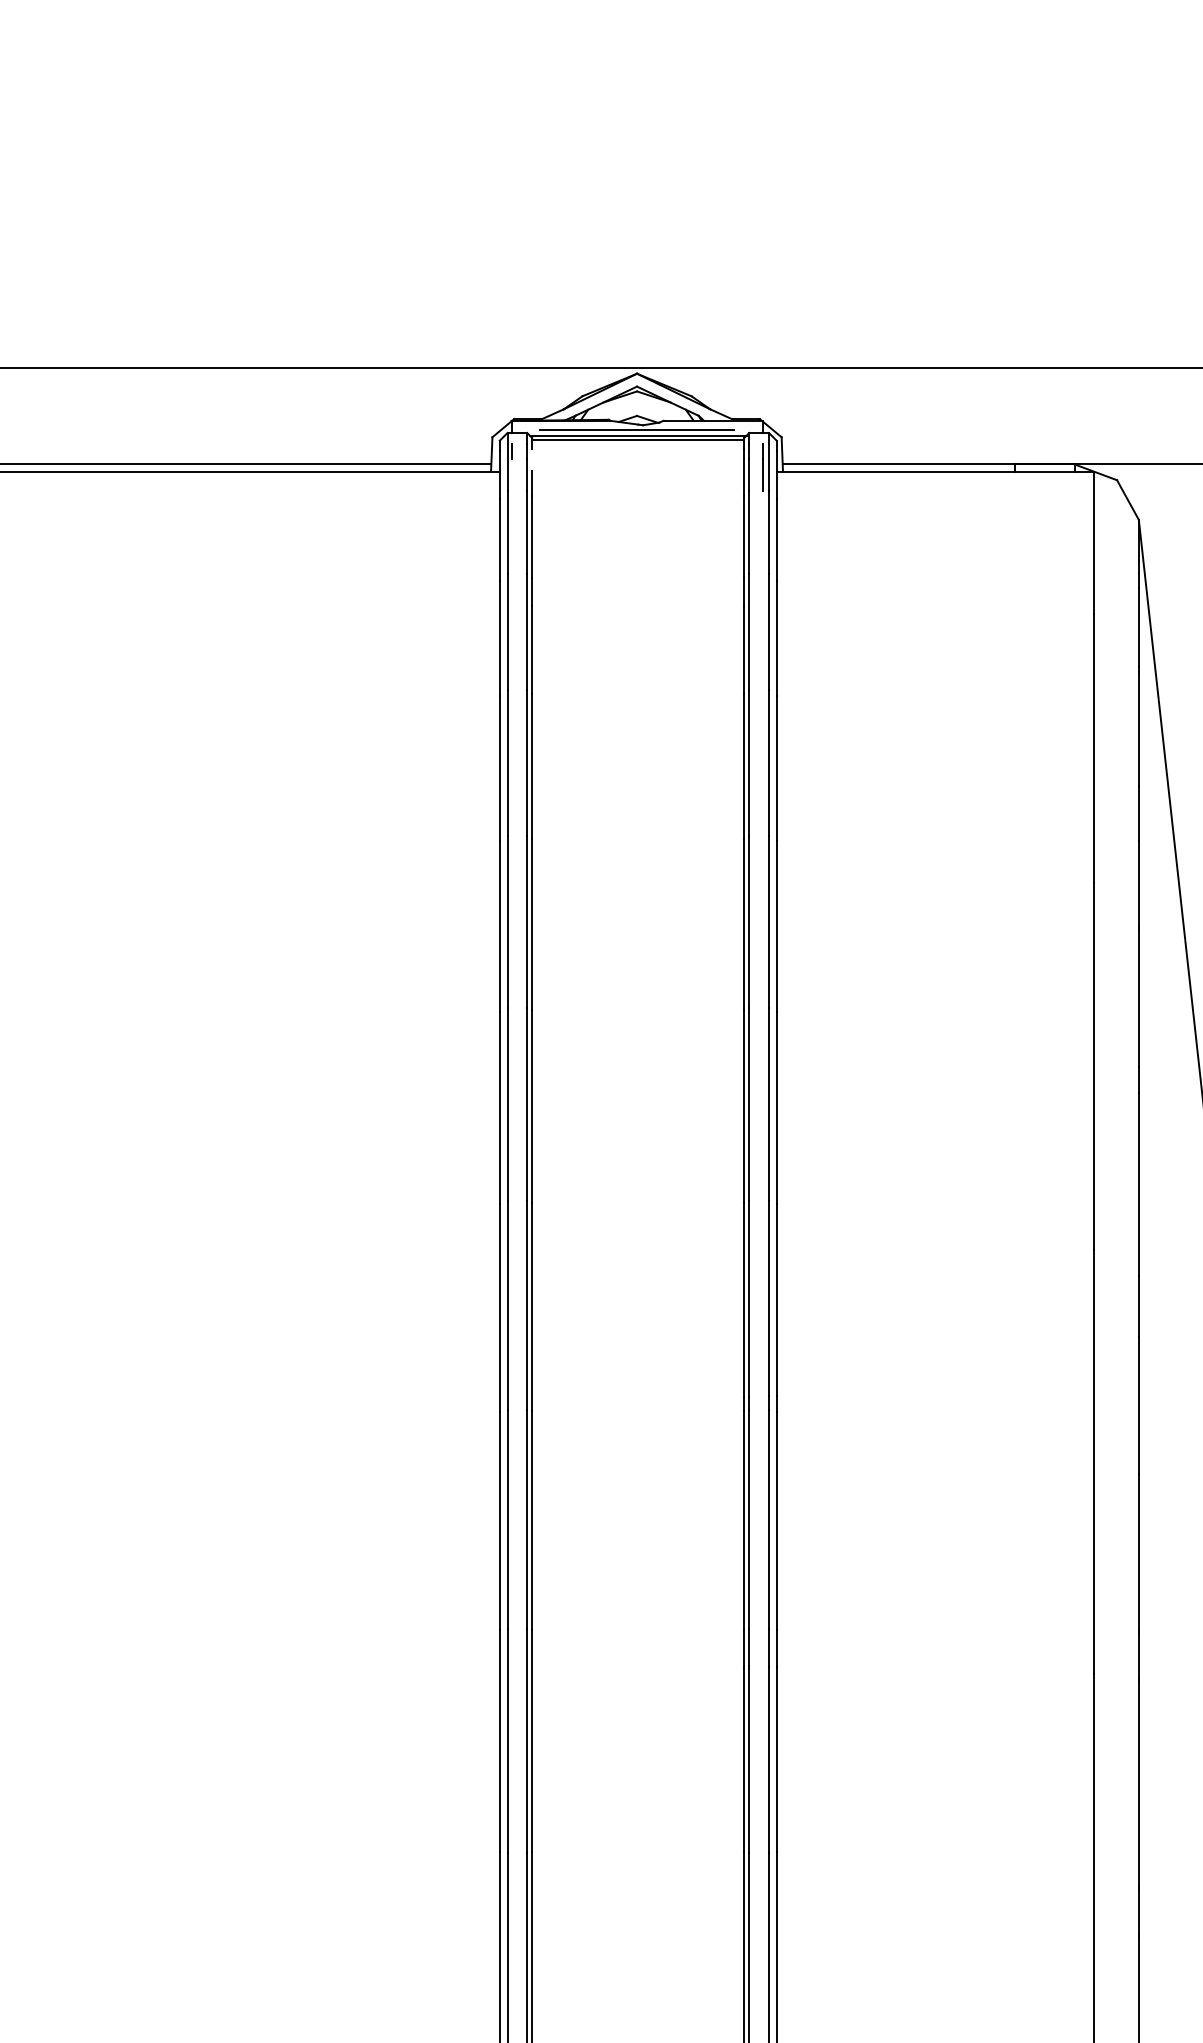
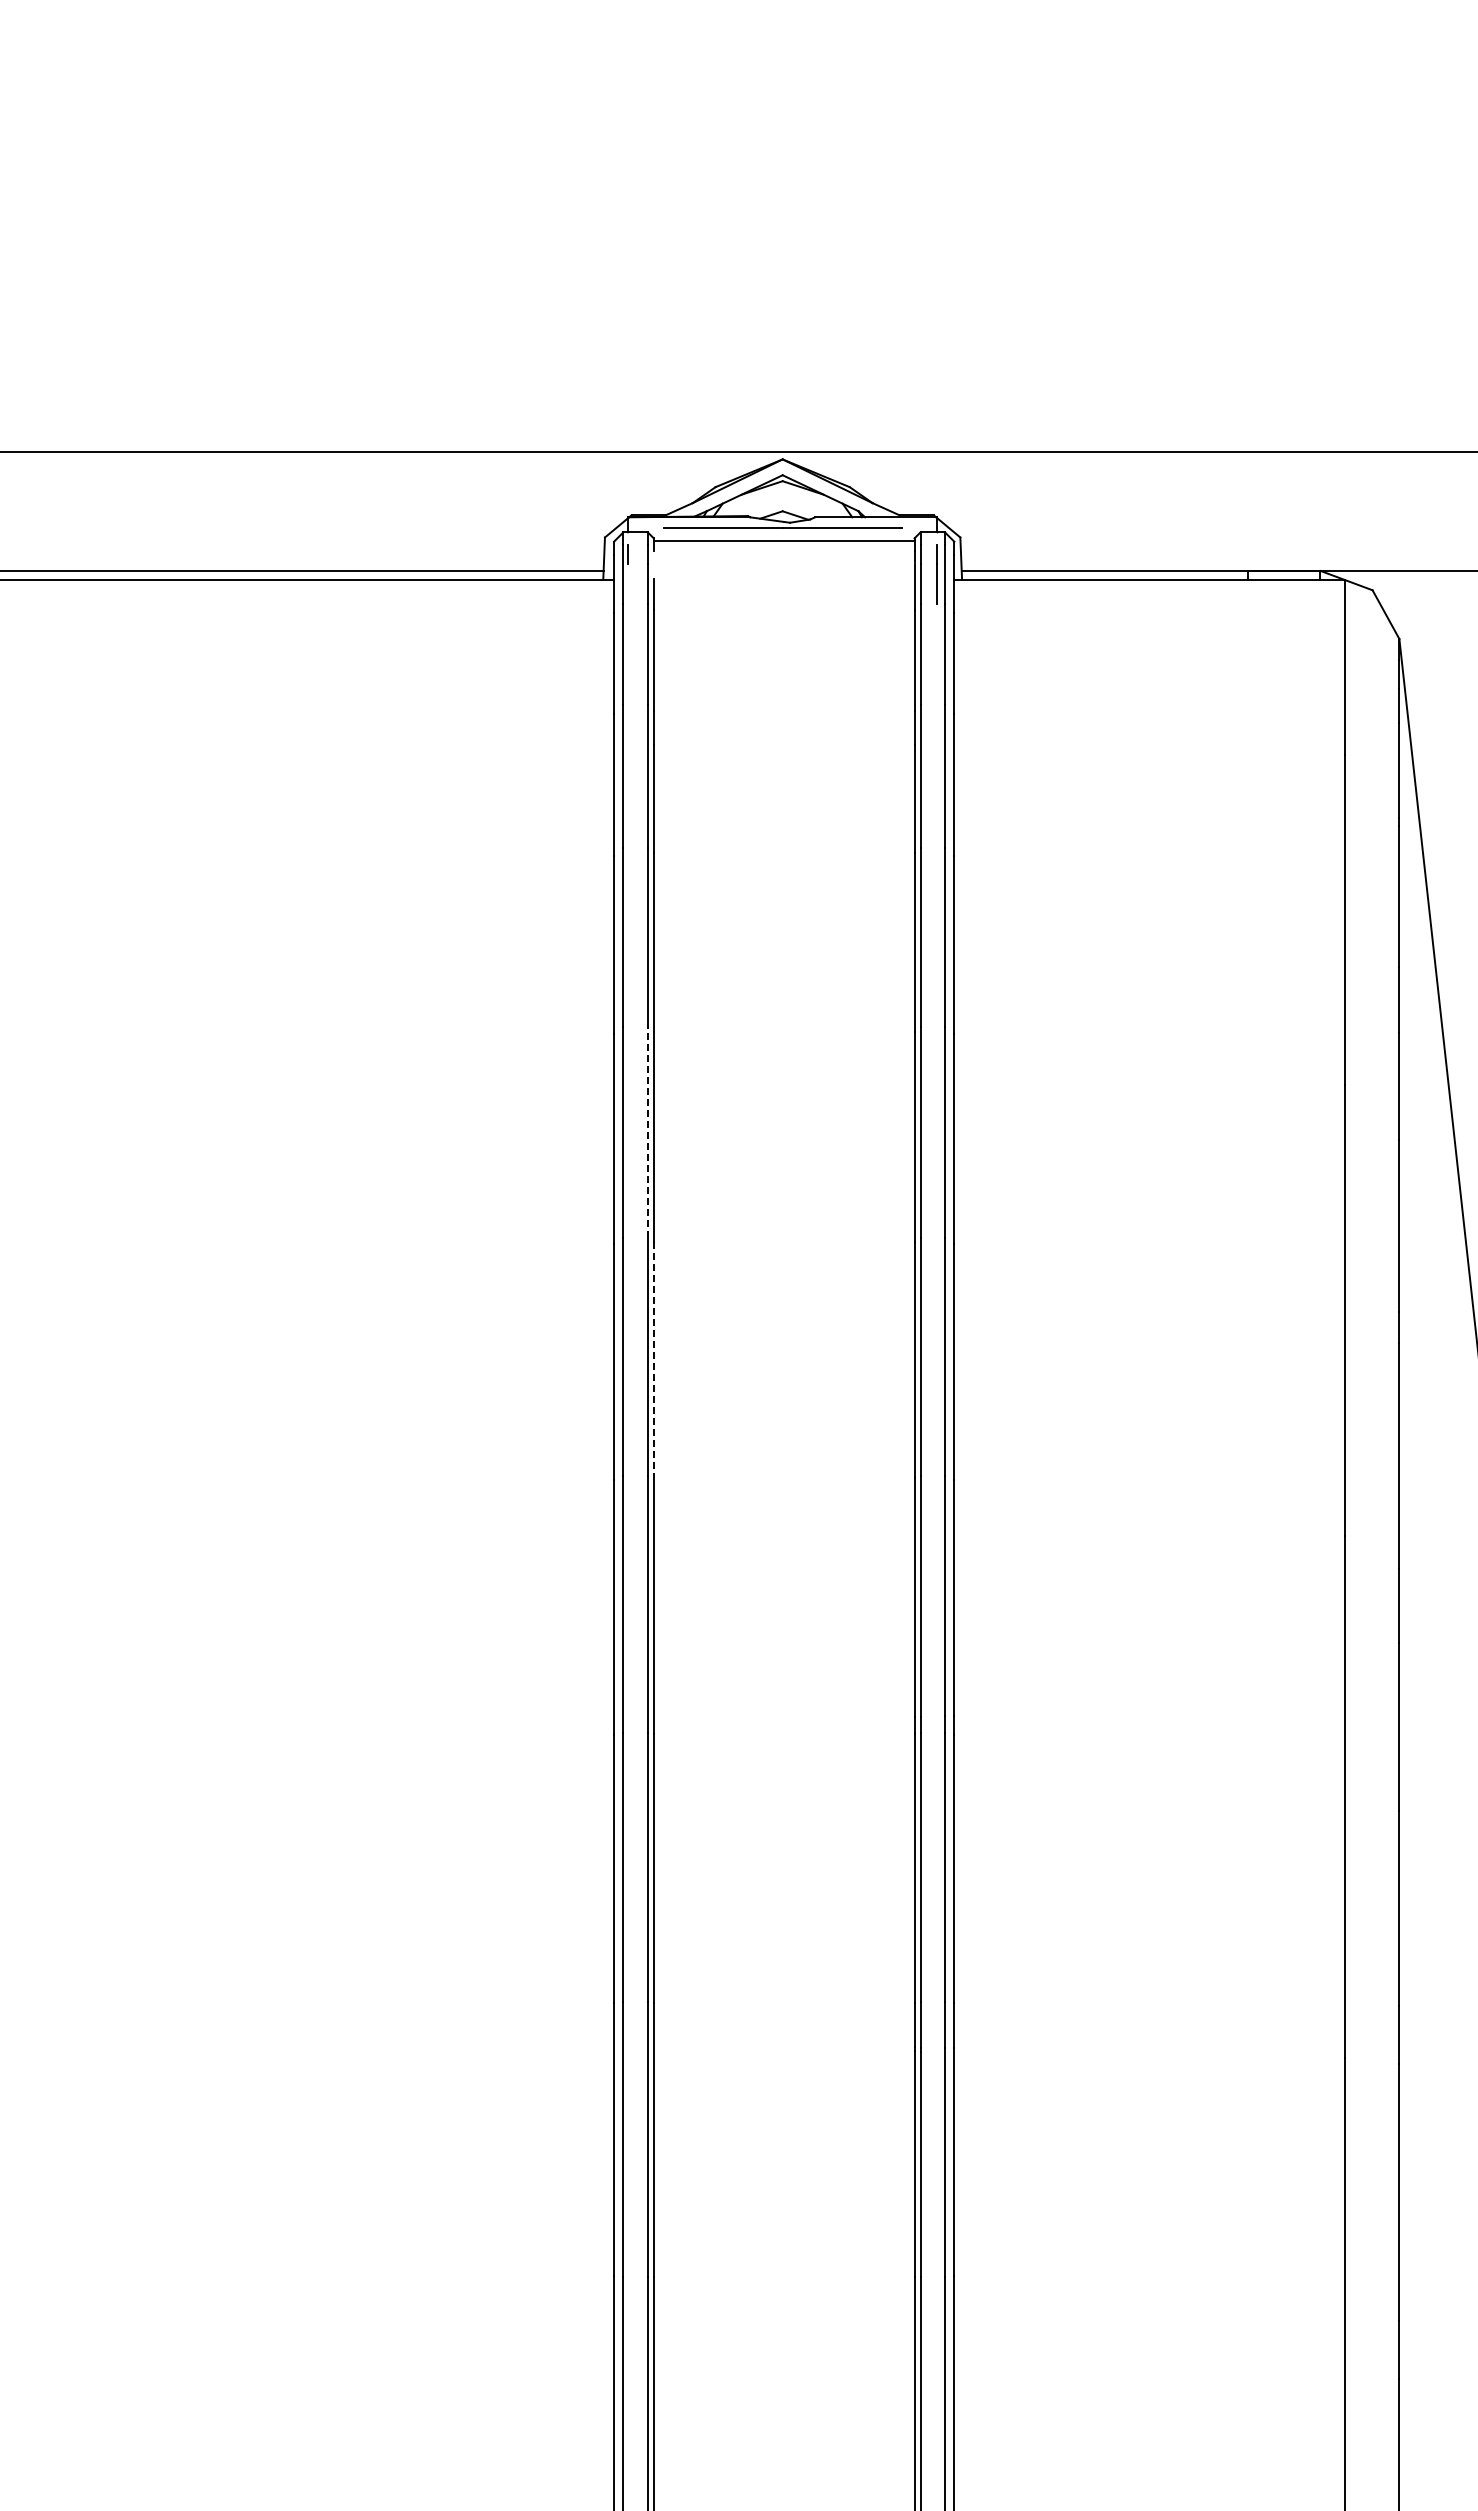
line: (638, 435) -> (784, 535), removed
line: (527, 921) -> (647, 1132), solid -> dashed
line: (531, 1106) -> (653, 1360), solid -> dashed

